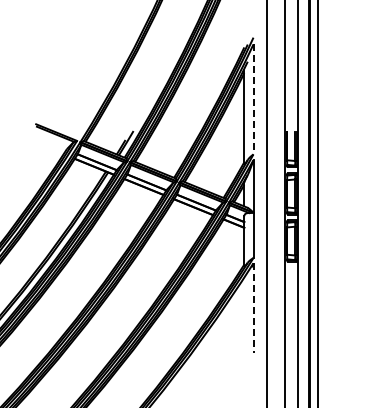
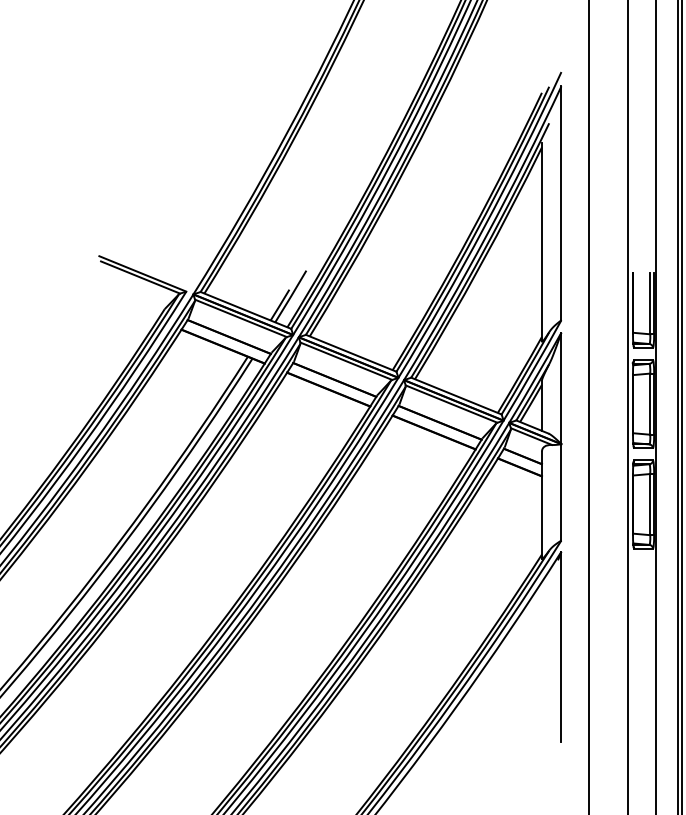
line: (253, 99) -> (561, 203), dashed -> solid
line: (253, 308) -> (561, 647), dashed -> solid

